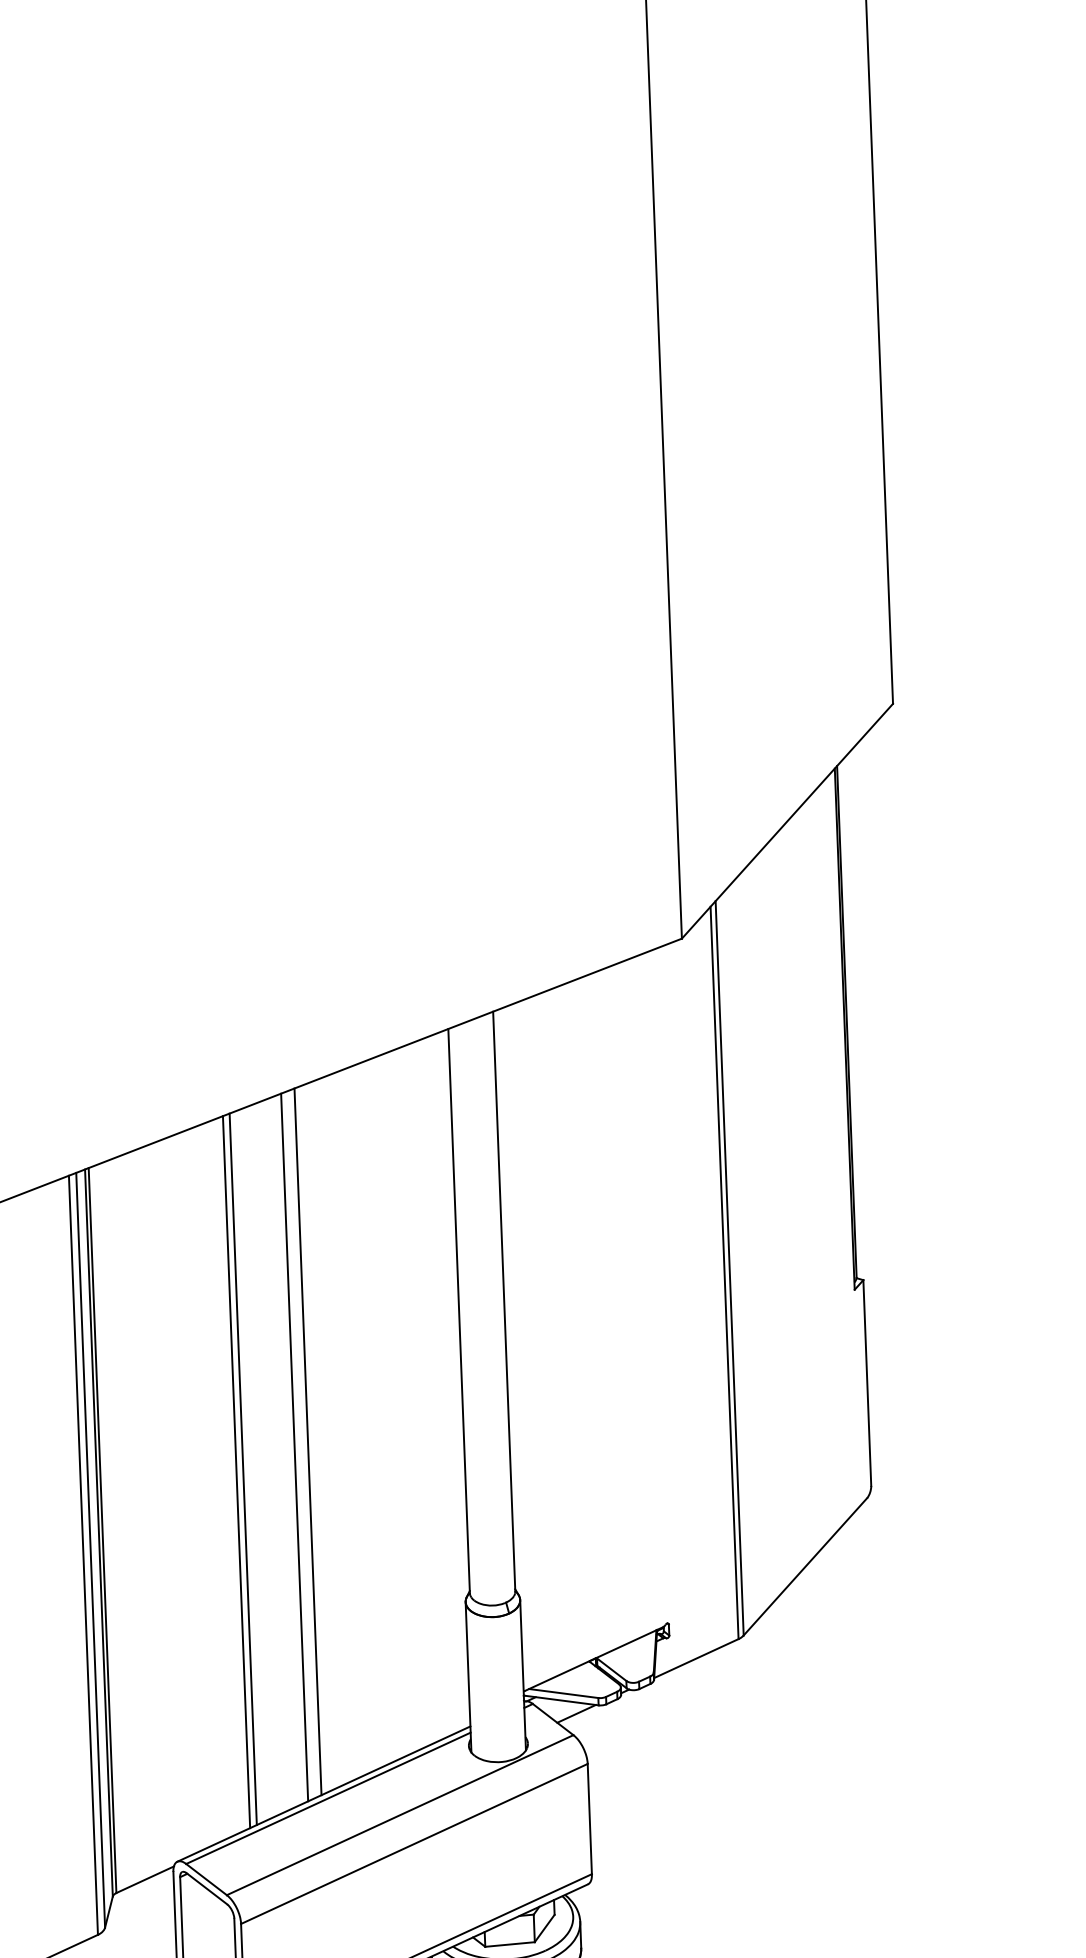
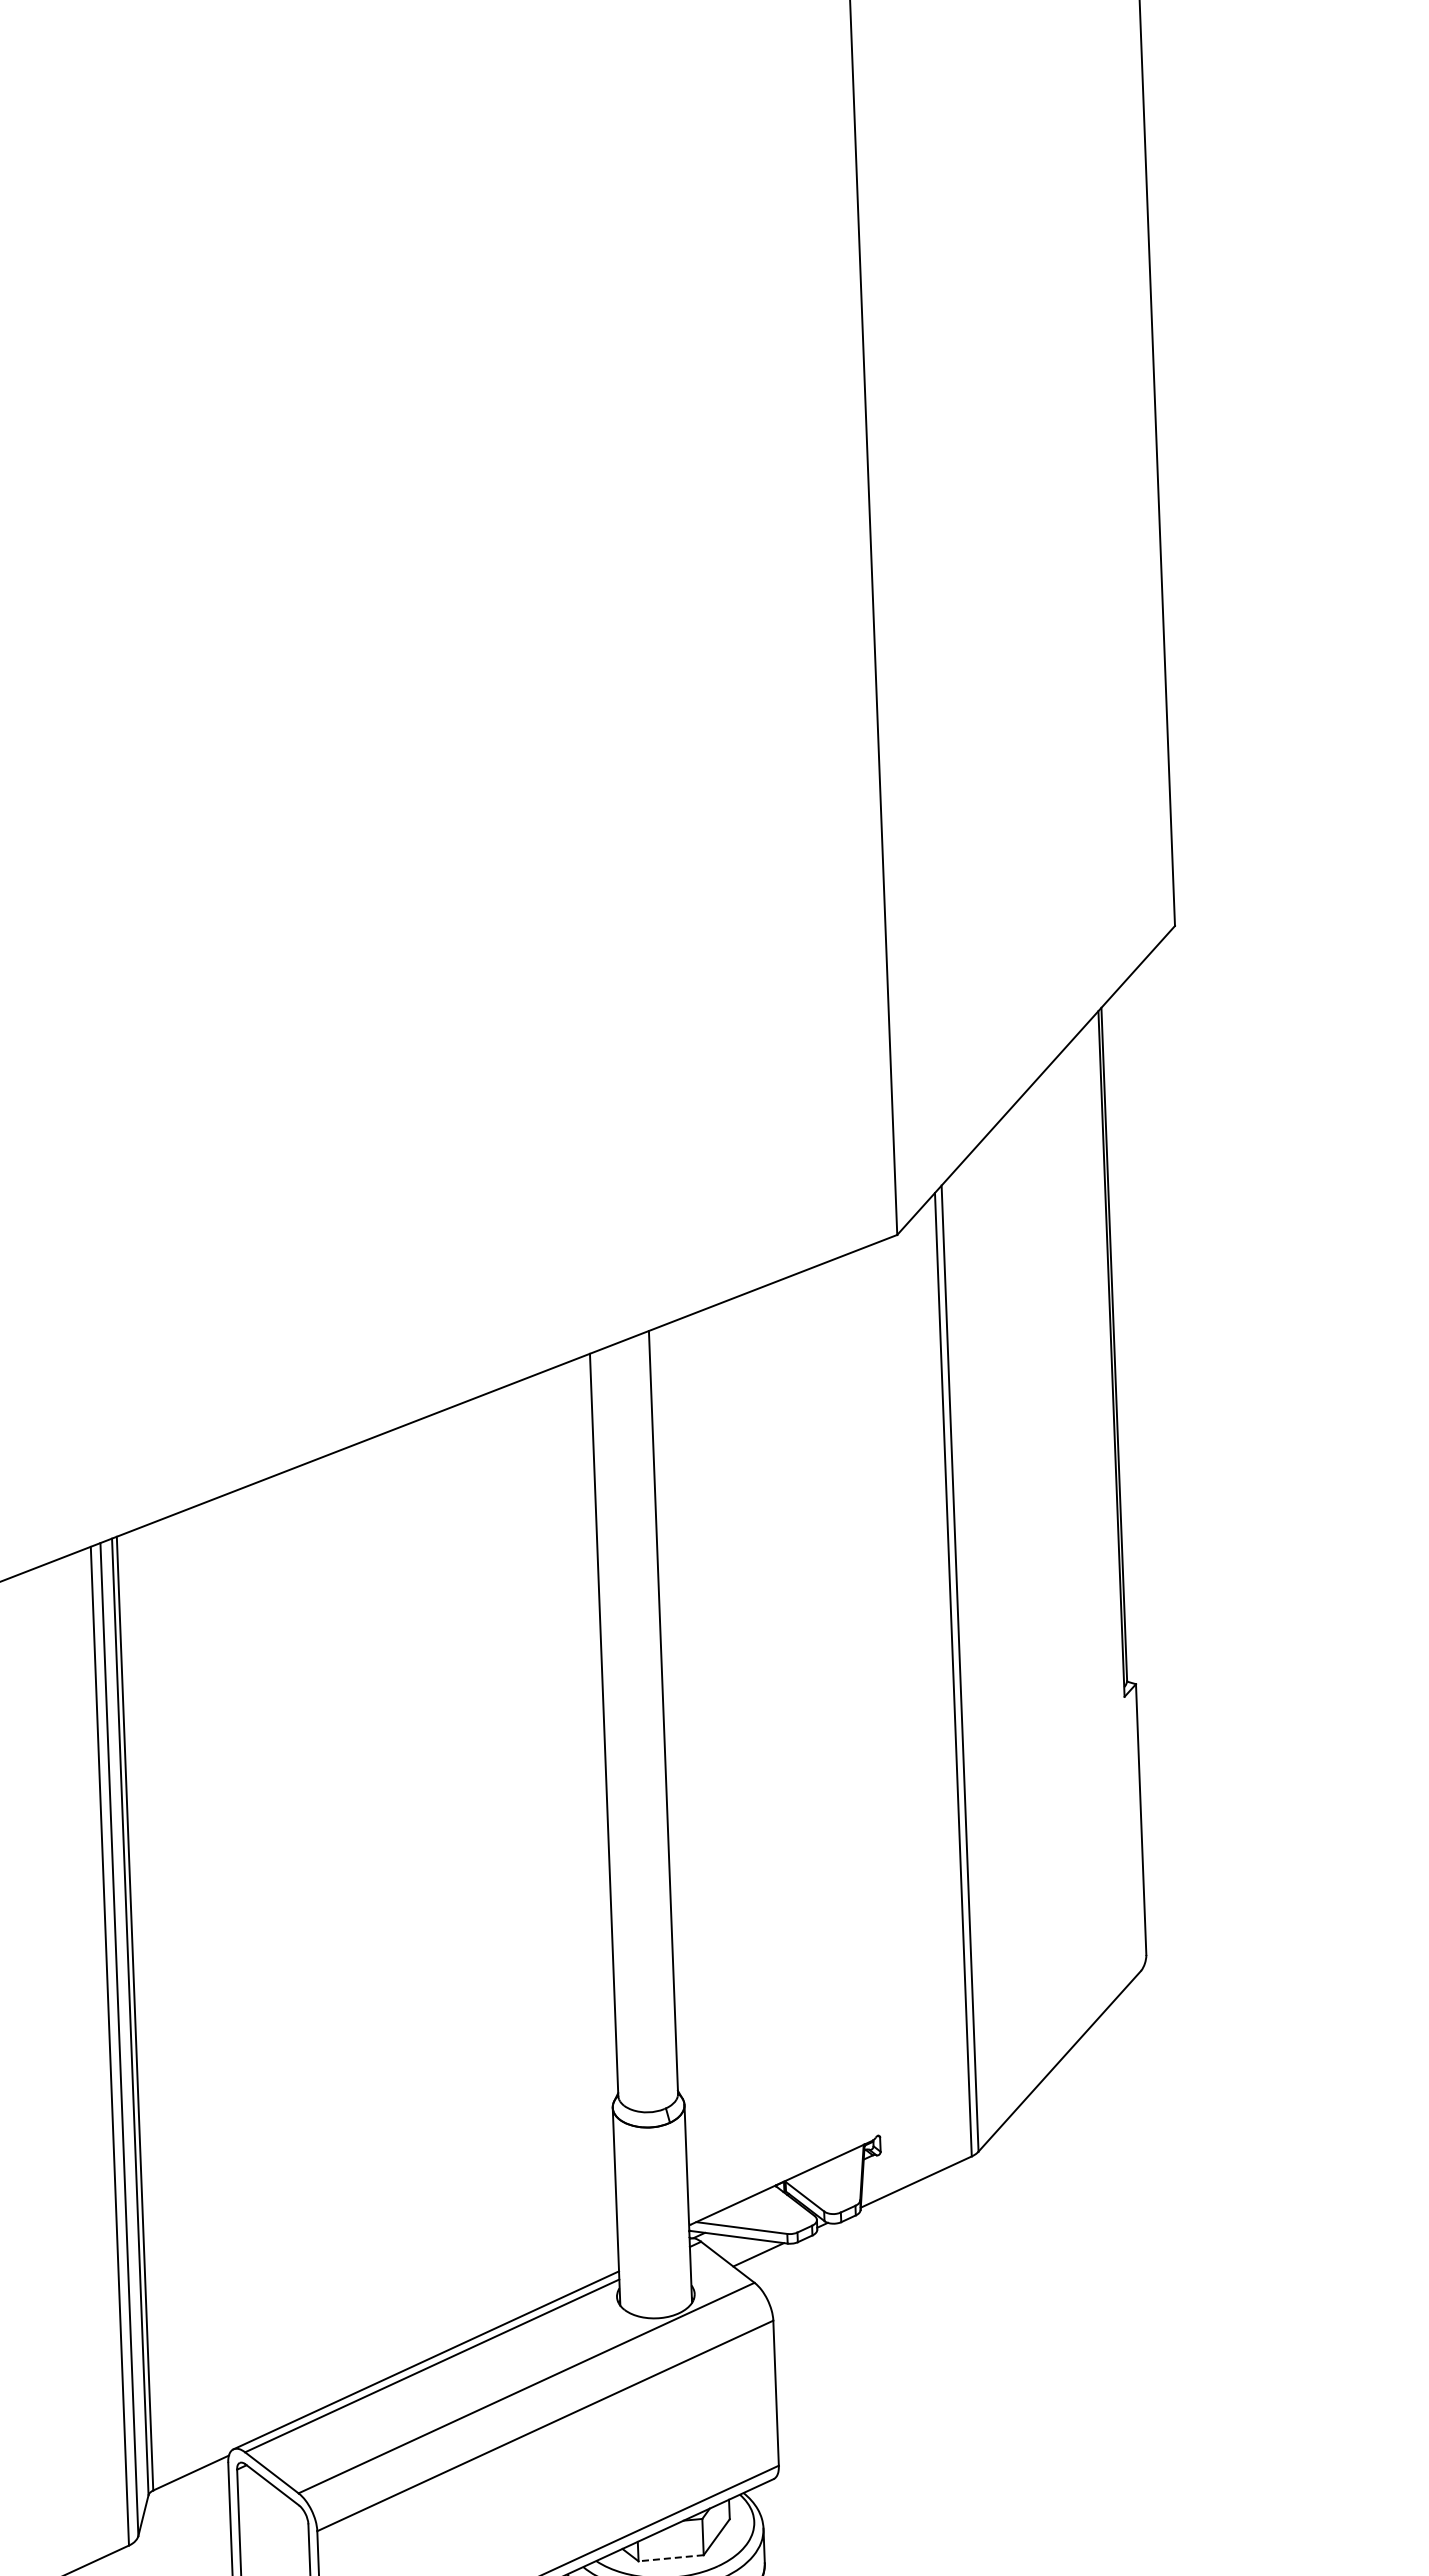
line: (308, 1441) -> (405, 1896), removed
line: (294, 1446) -> (387, 1903), removed
line: (243, 1469) -> (320, 1933), removed
line: (236, 1471) -> (311, 1936), removed
line: (510, 1944) -> (671, 2558), solid -> dashed

